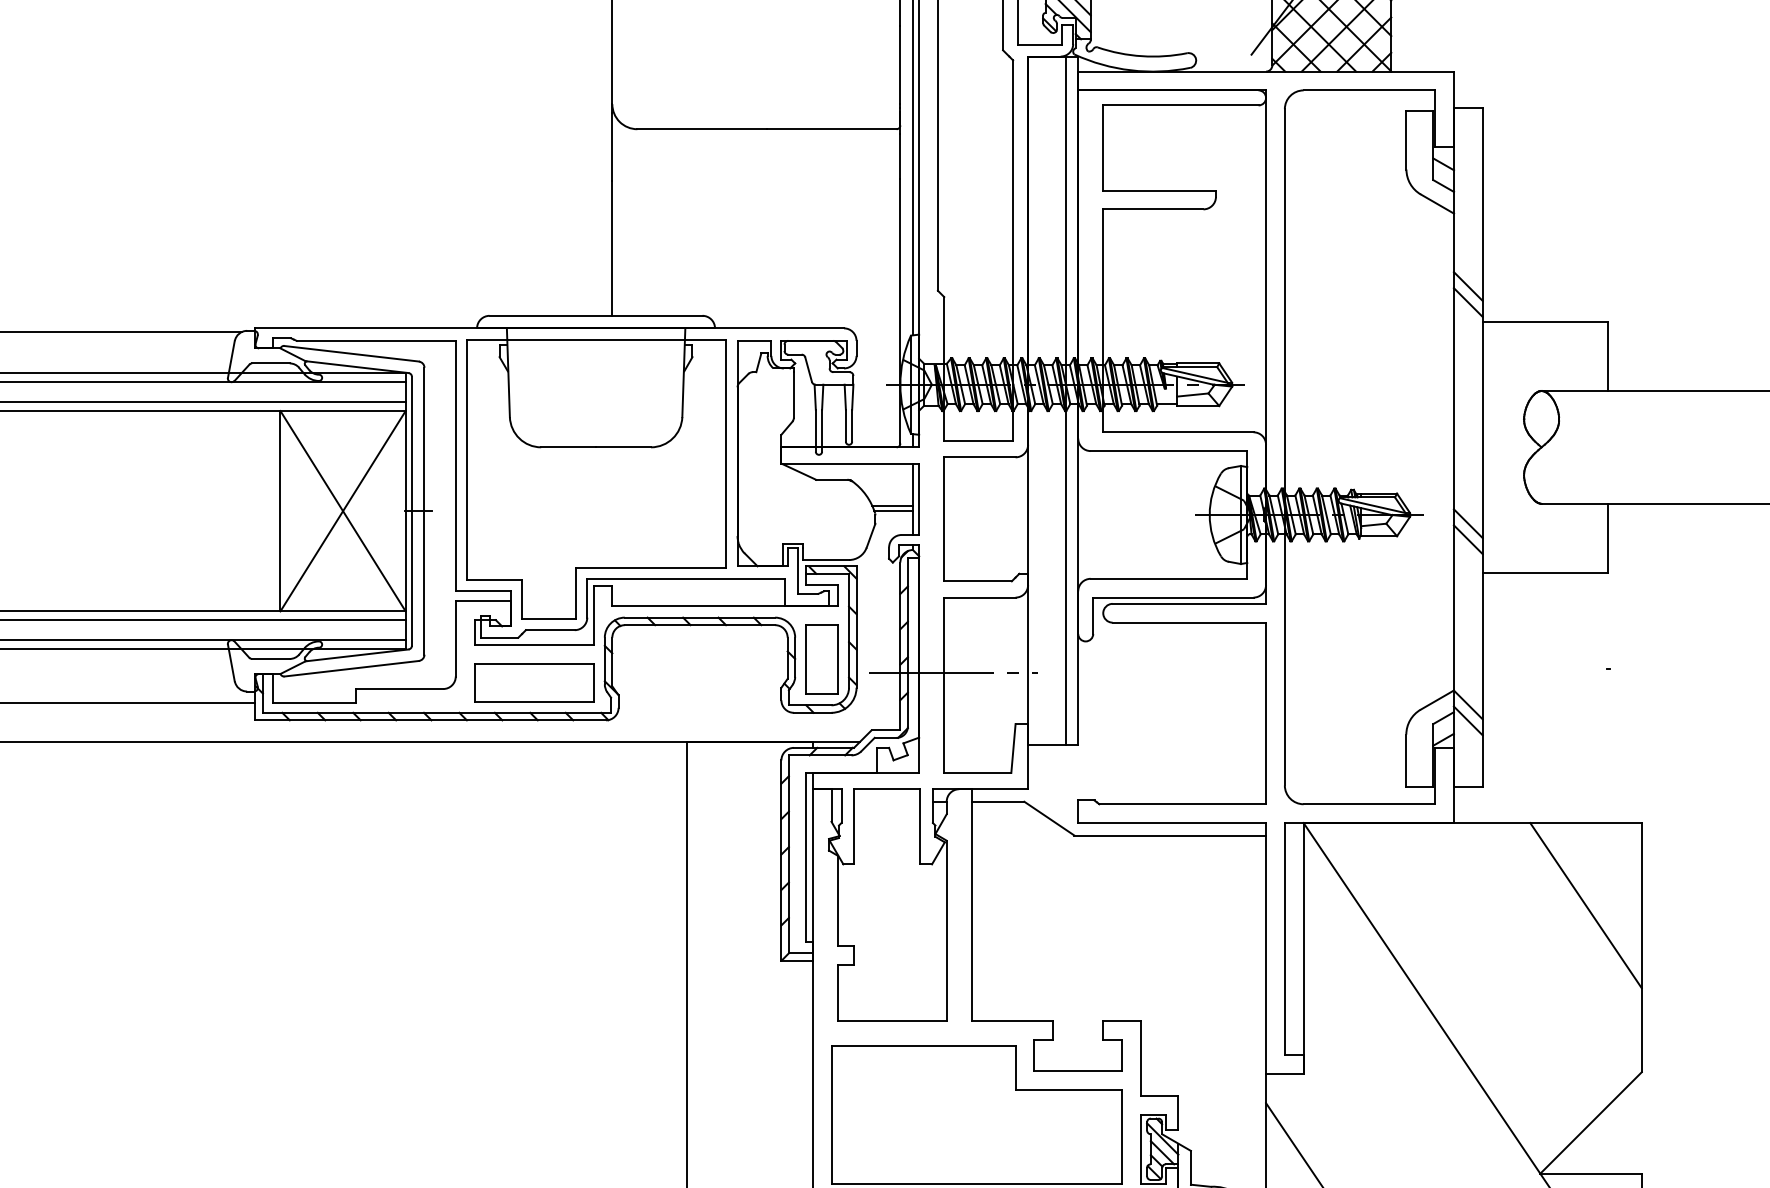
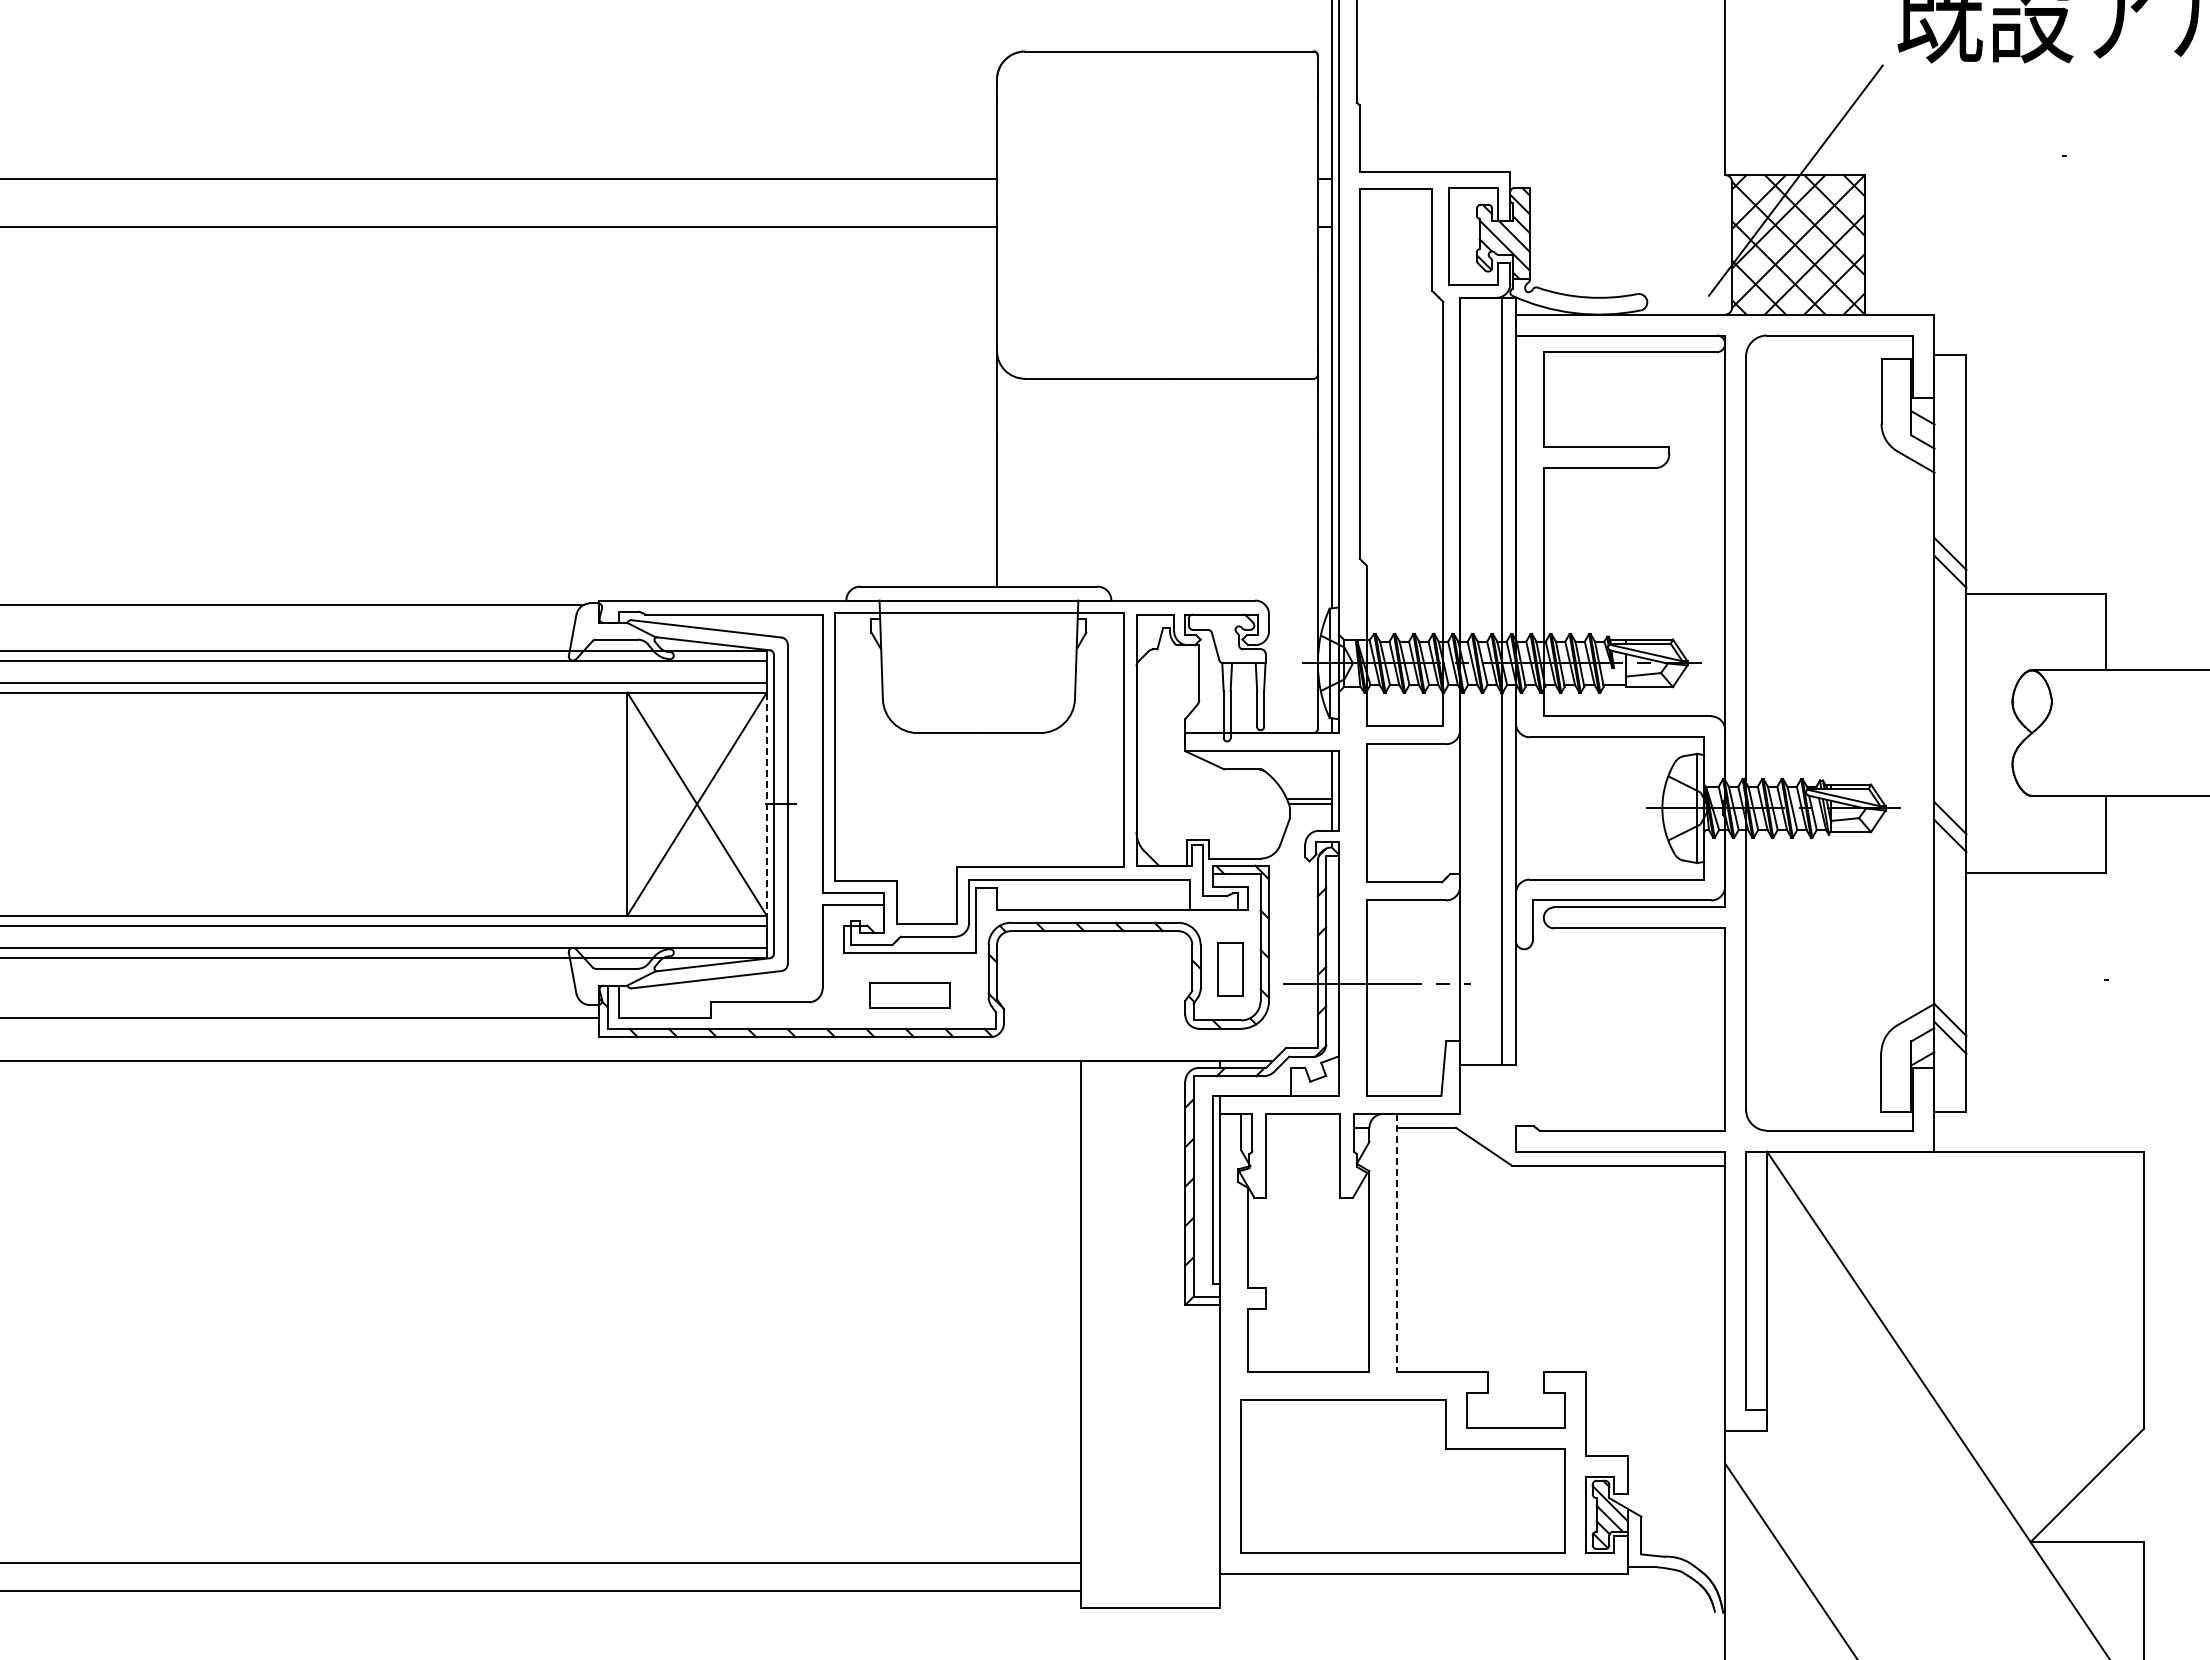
line: (405, 511) -> (766, 804), solid -> dashed
part: (821, 659) -> (1230, 969), size x0.7
part: (533, 682) -> (909, 994), size x0.6
line: (971, 905) -> (1397, 1243), solid -> dashed
line: (1585, 905) -> (2081, 1243), removed

